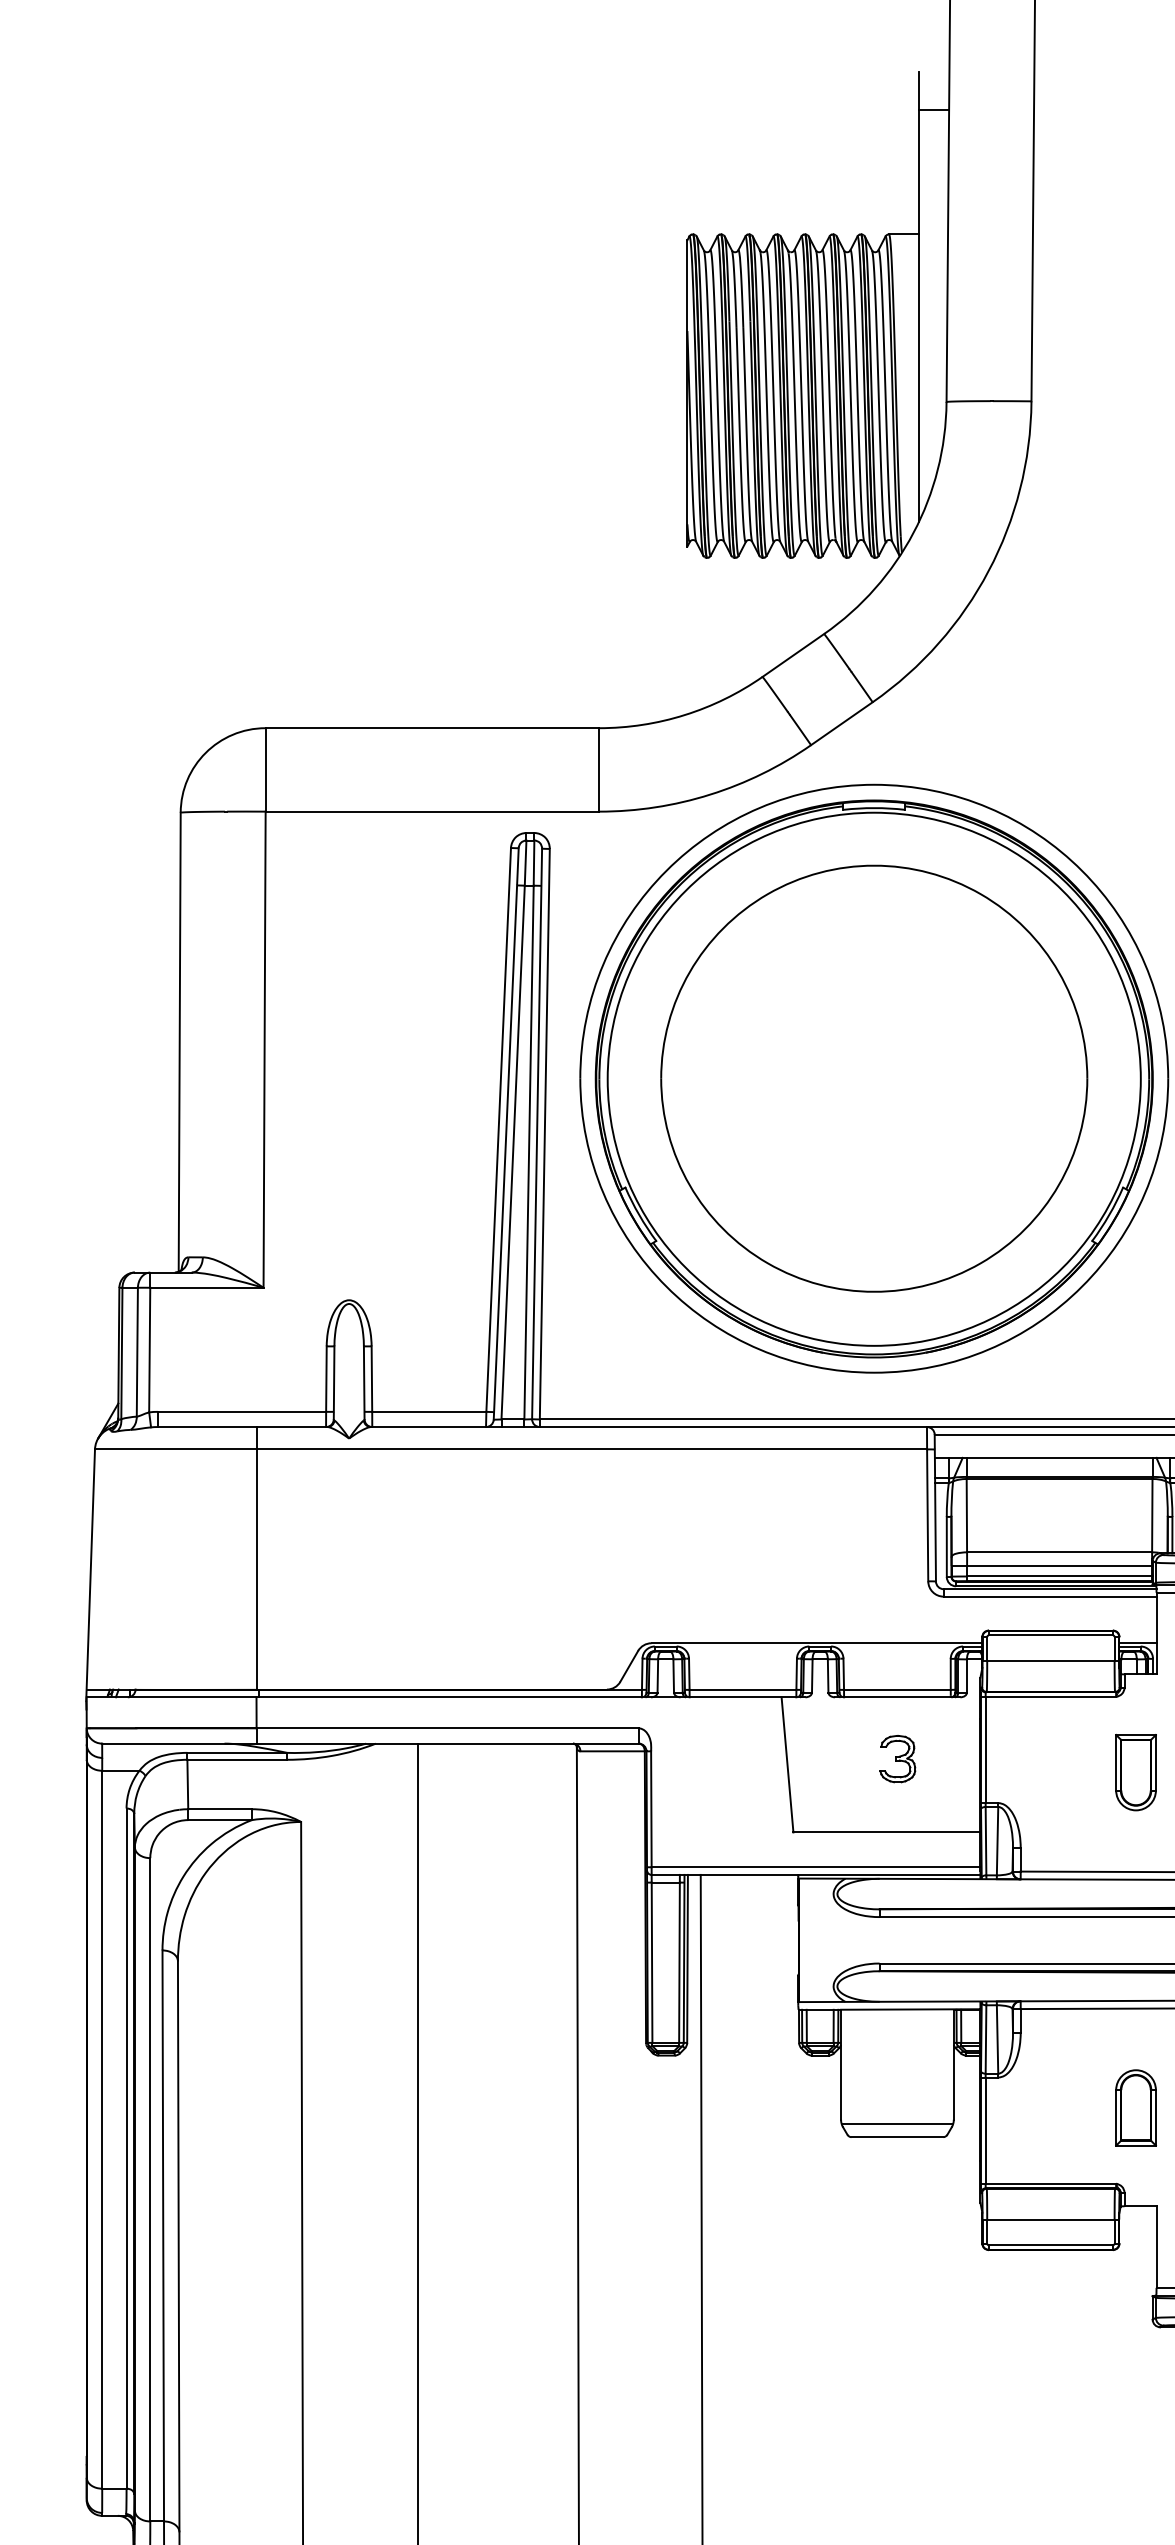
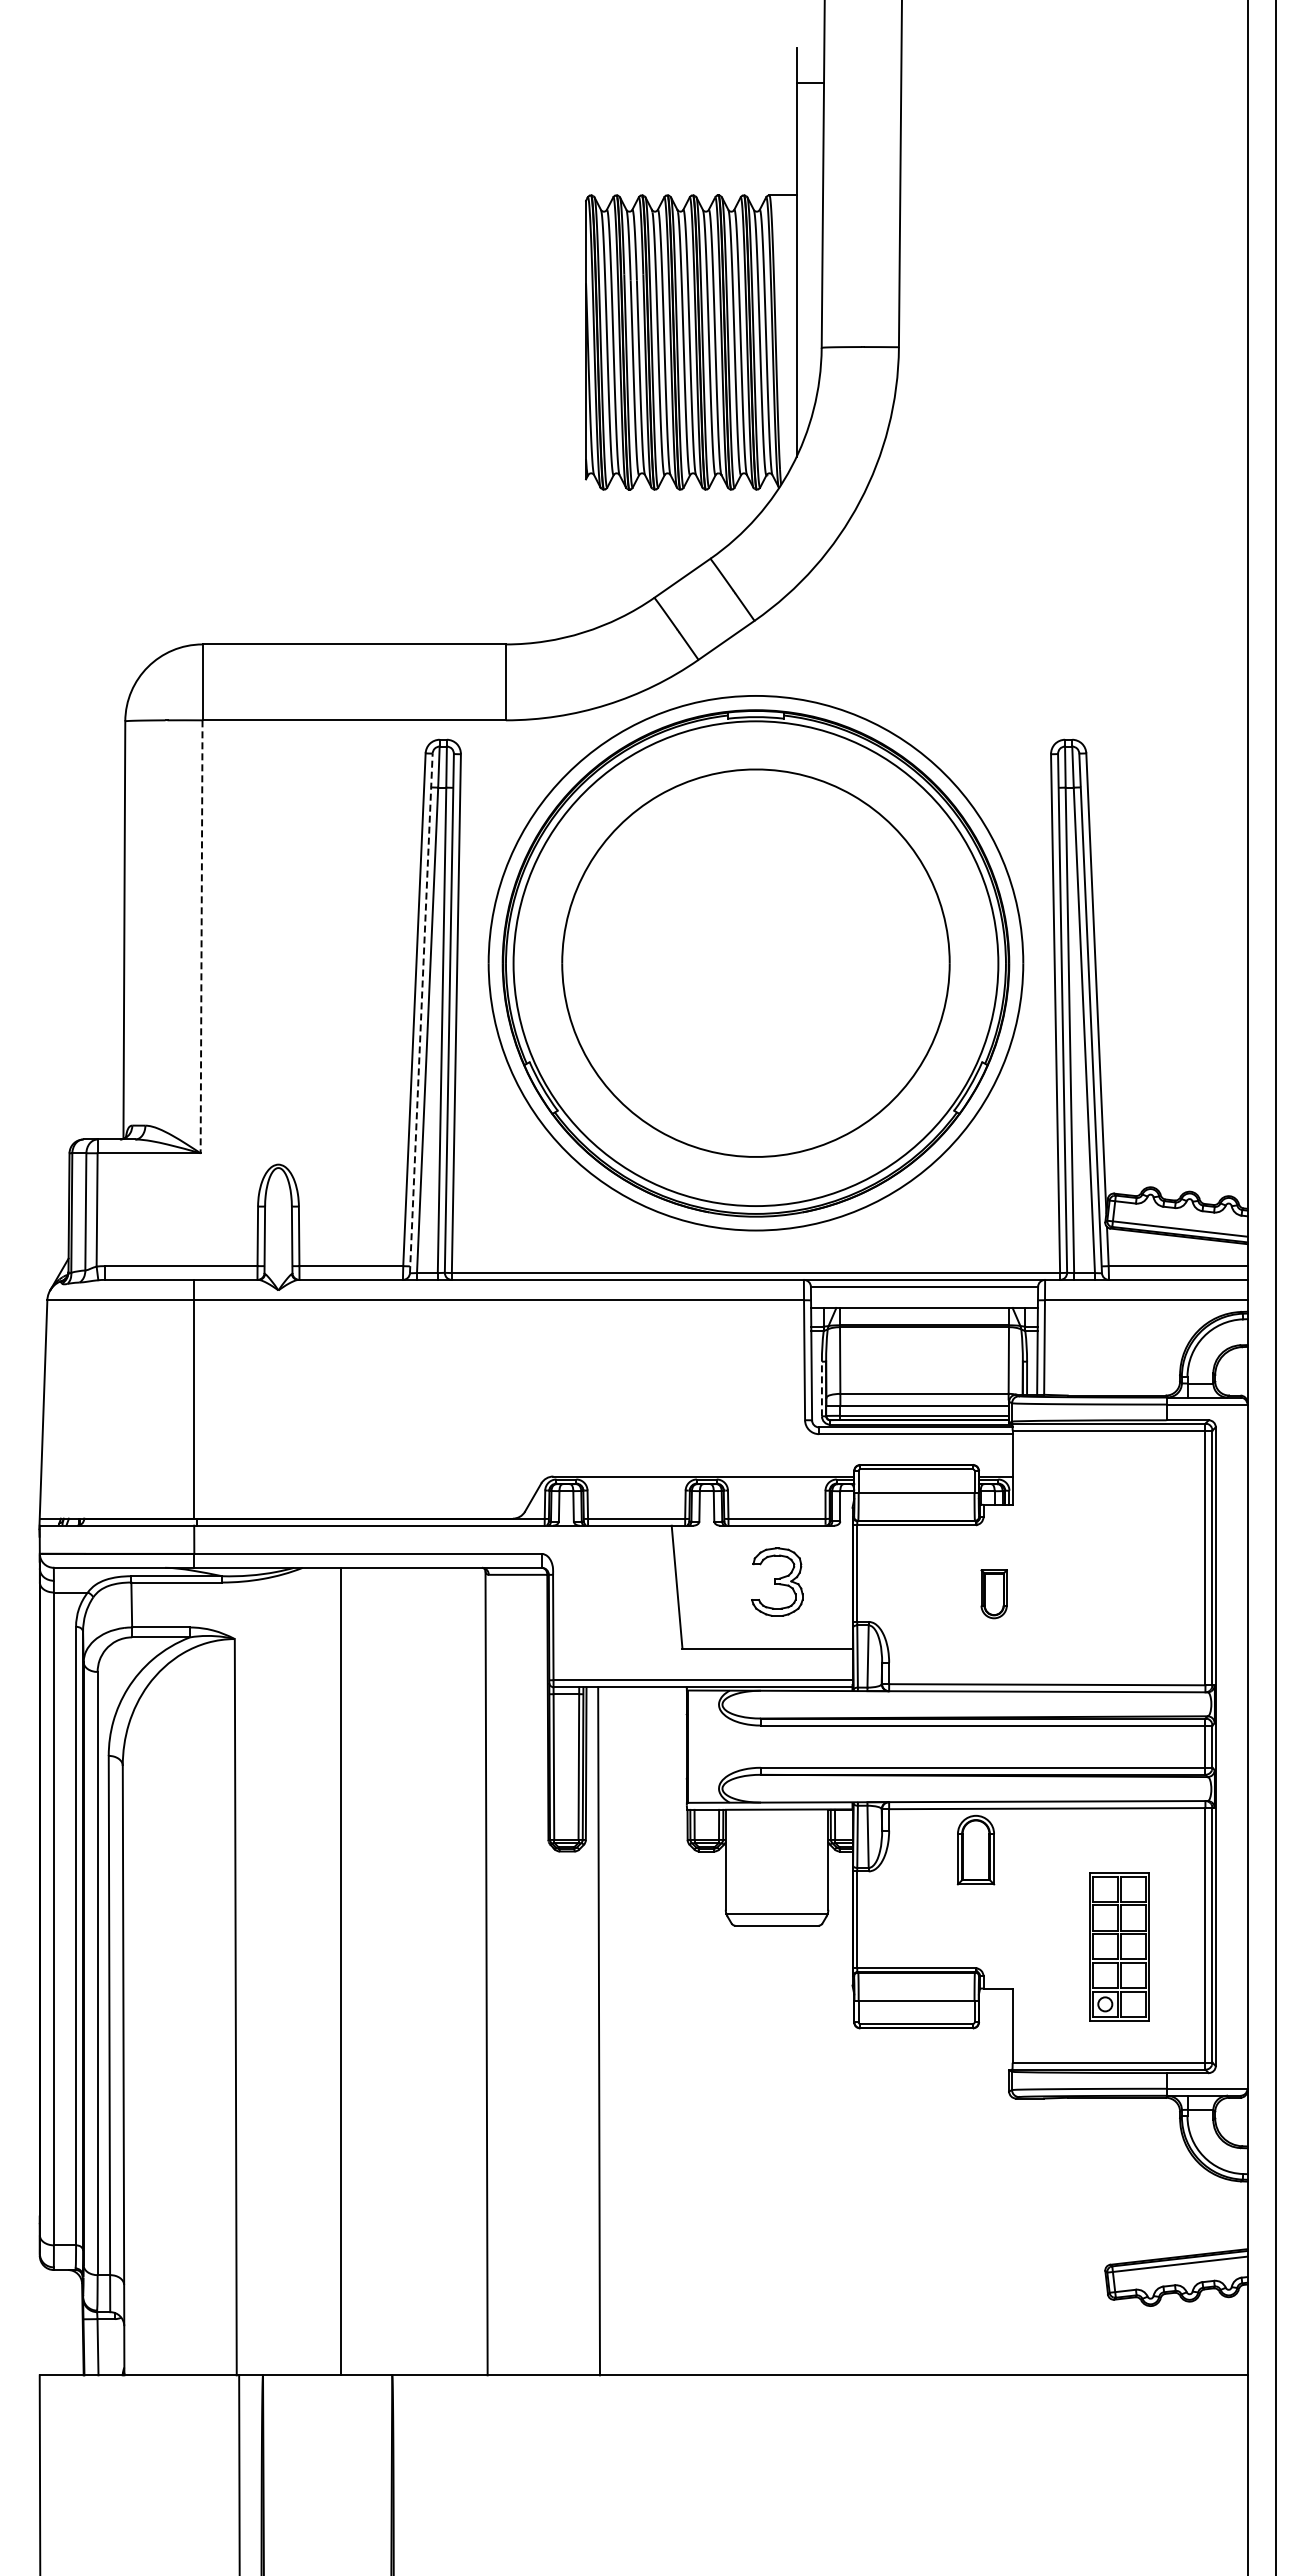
line: (264, 1050) -> (201, 937), solid -> dashed
line: (506, 1132) -> (421, 1012), solid -> dashed
line: (946, 1546) -> (821, 1388), solid -> dashed
part: (897, 1758) -> (777, 1581), size x1.6
part: (1136, 1772) -> (994, 1594), size x0.7
part: (1135, 2108) -> (975, 1850), moved

